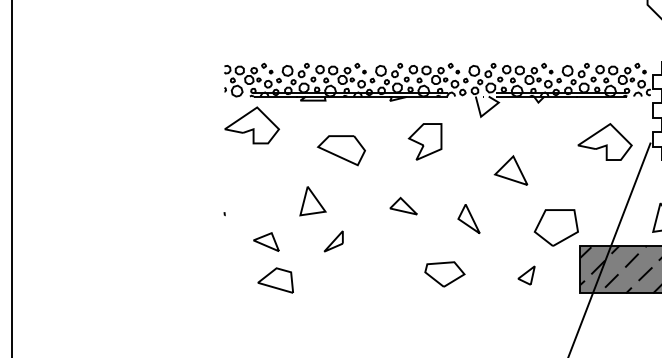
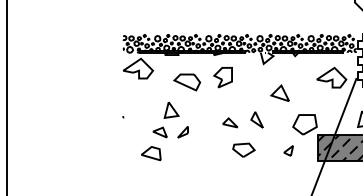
part: (424, 141) -> (222, 77), moved
part: (403, 205) -> (230, 122), moved
part: (265, 241) -> (159, 132), moved

